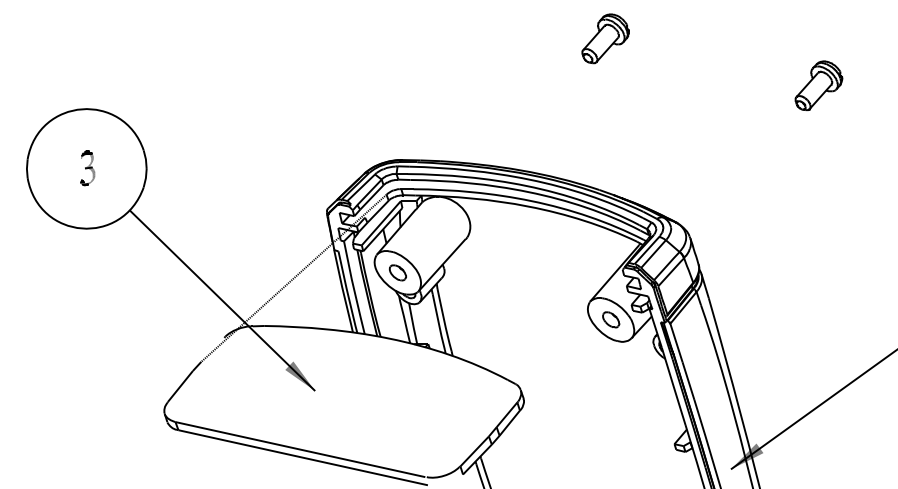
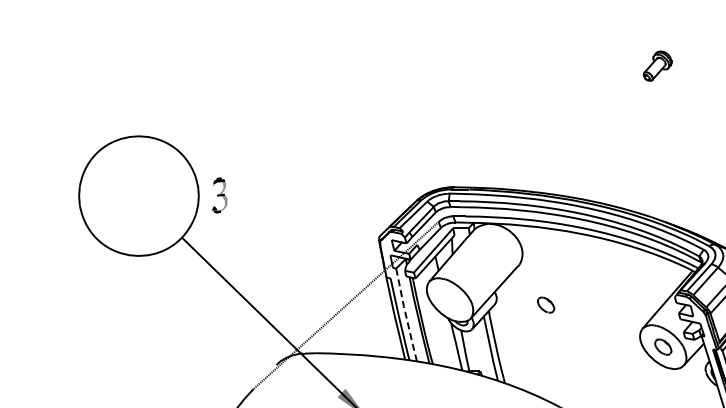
part: (605, 38) -> (657, 65), size x0.6
part: (87, 168) -> (219, 195), moved
part: (397, 272) -> (545, 304), moved
line: (353, 287) -> (405, 314), solid -> dashed

